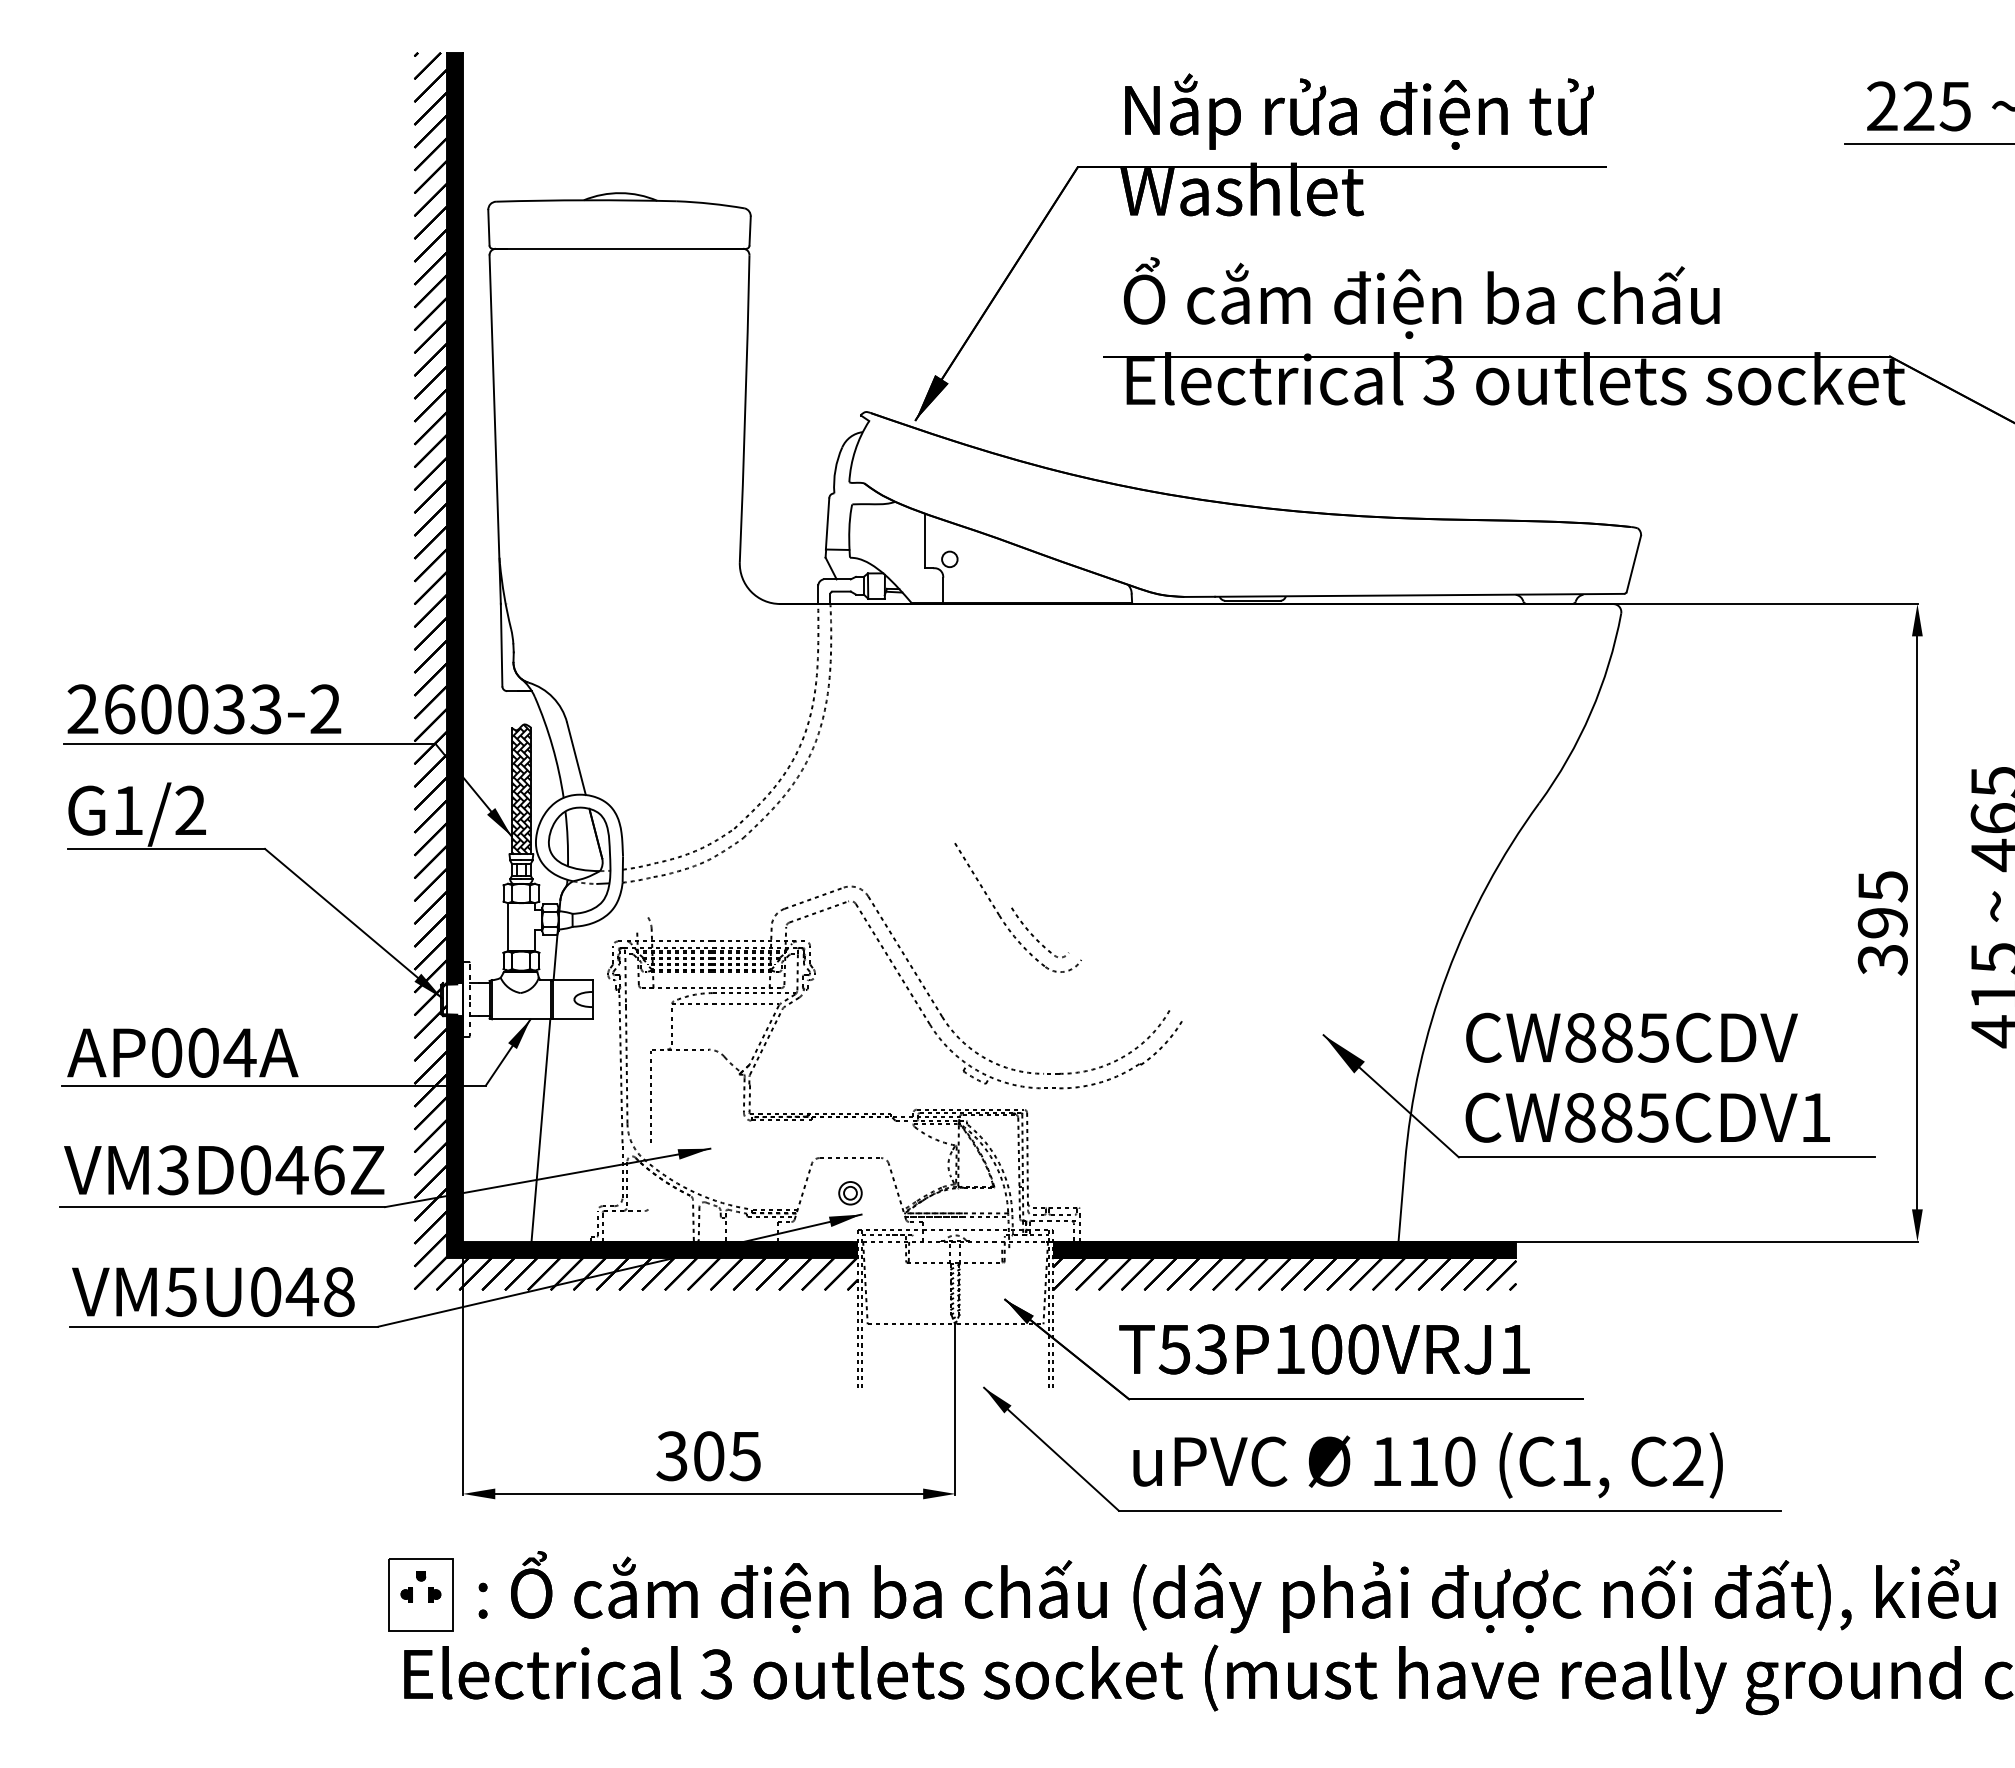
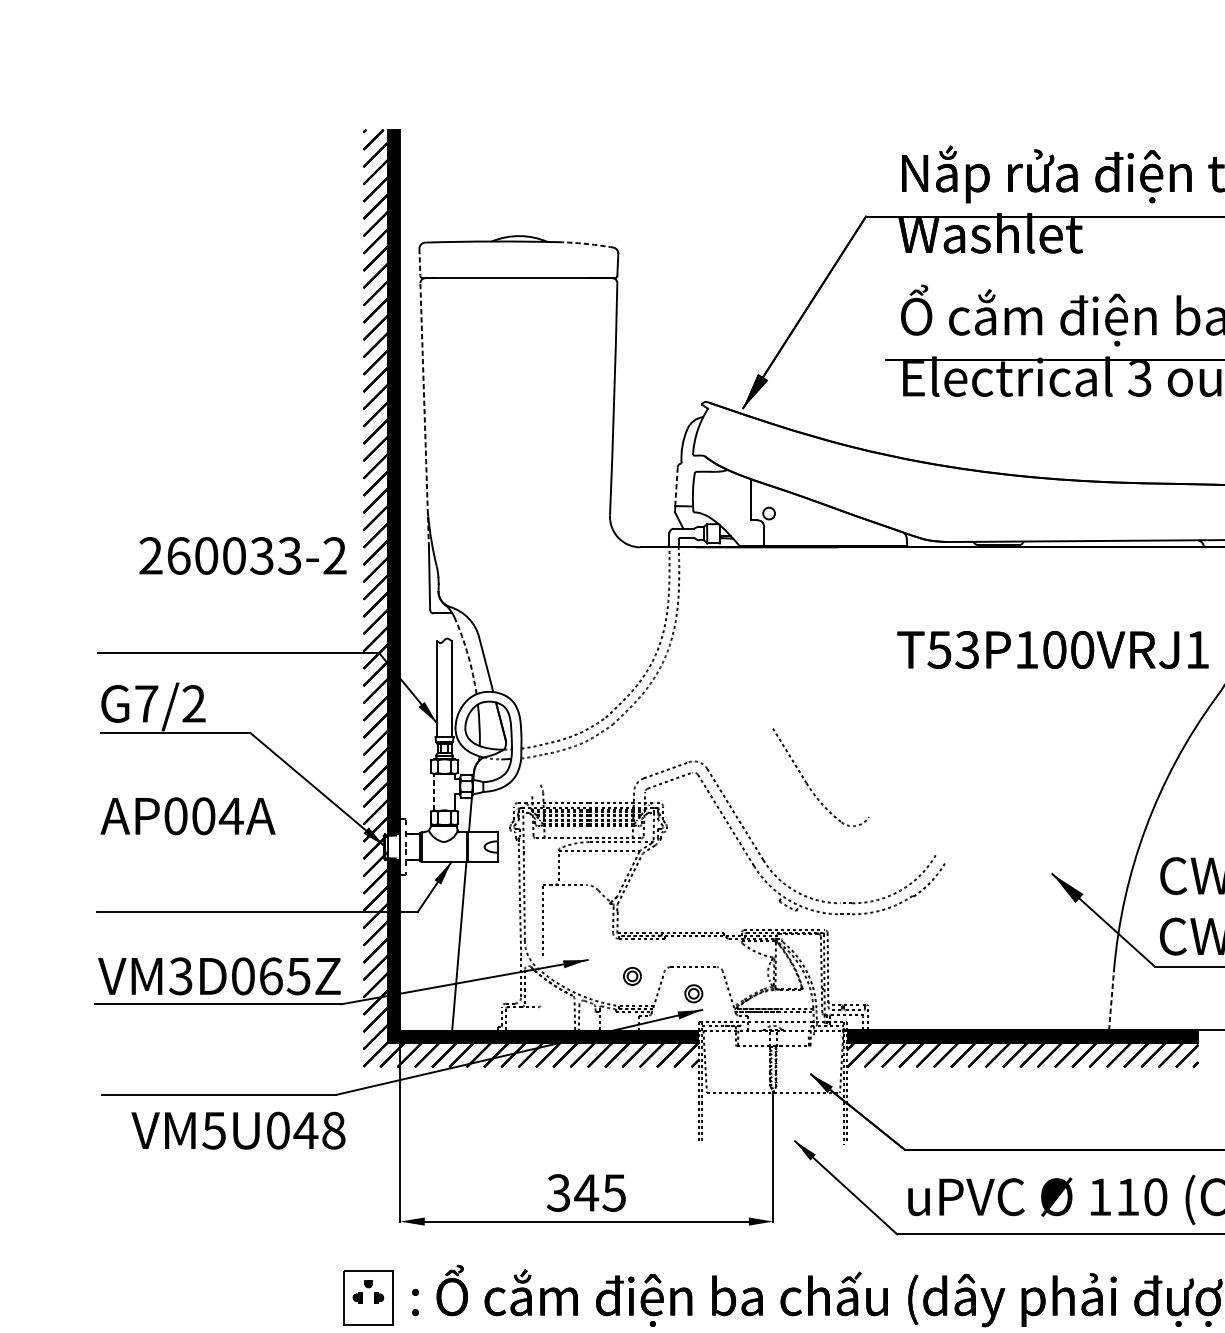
arc: (710, 203) -> (587, 243), solid -> dashed
line: (488, 227) -> (419, 262), solid -> dashed
line: (495, 429) -> (424, 415), solid -> dashed
line: (827, 524) -> (676, 487), solid -> dashed
text: (204, 709) -> (243, 556), moved
arc: (552, 746) -> (468, 655), solid -> dashed
hatch: (521, 789) -> (444, 687), removed
text: (128, 810) -> (146, 703), G1/2 -> G7/2
line: (507, 926) -> (434, 791), solid -> dashed
part: (1033, 934) -> (832, 797), removed
text: (182, 1052) -> (187, 815), moved
text: (309, 1170) -> (283, 976), VM3D046Z -> VM3D065Z
part: (769, 1170) -> (632, 976), added
line: (1401, 1202) -> (1111, 1000), solid -> dashed
text: (213, 1291) -> (238, 1130), moved
text: (1324, 1349) -> (1052, 650), moved
text: (708, 1456) -> (586, 1193), 305 -> 345

